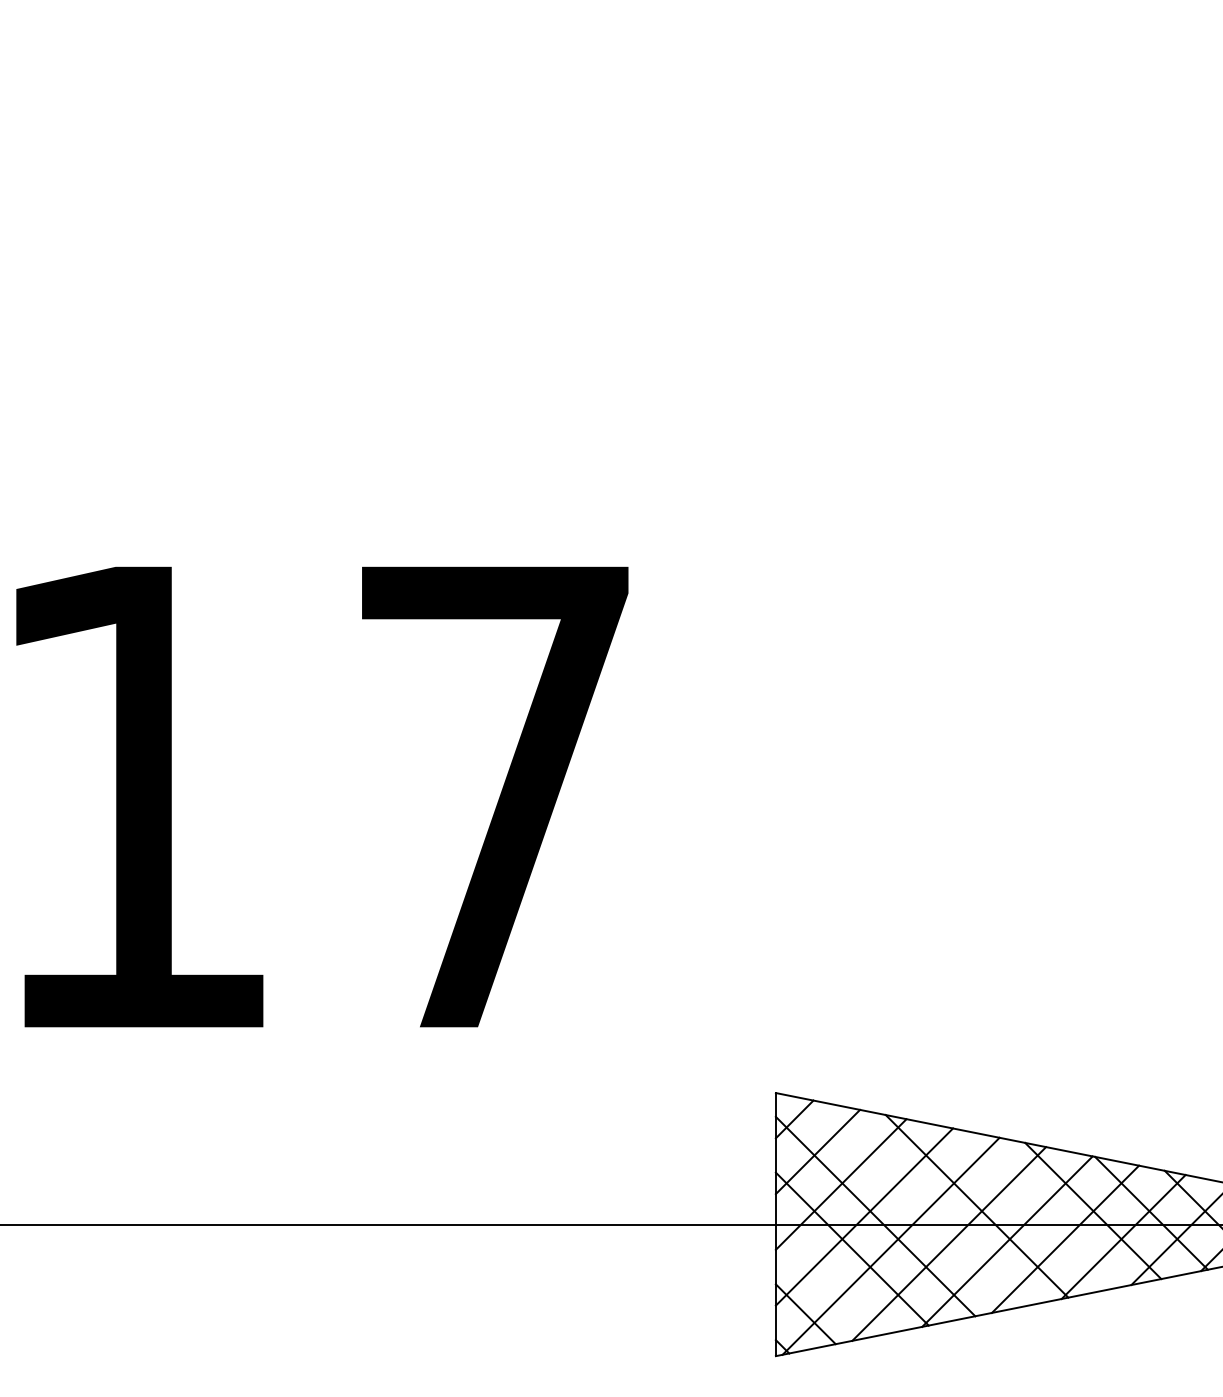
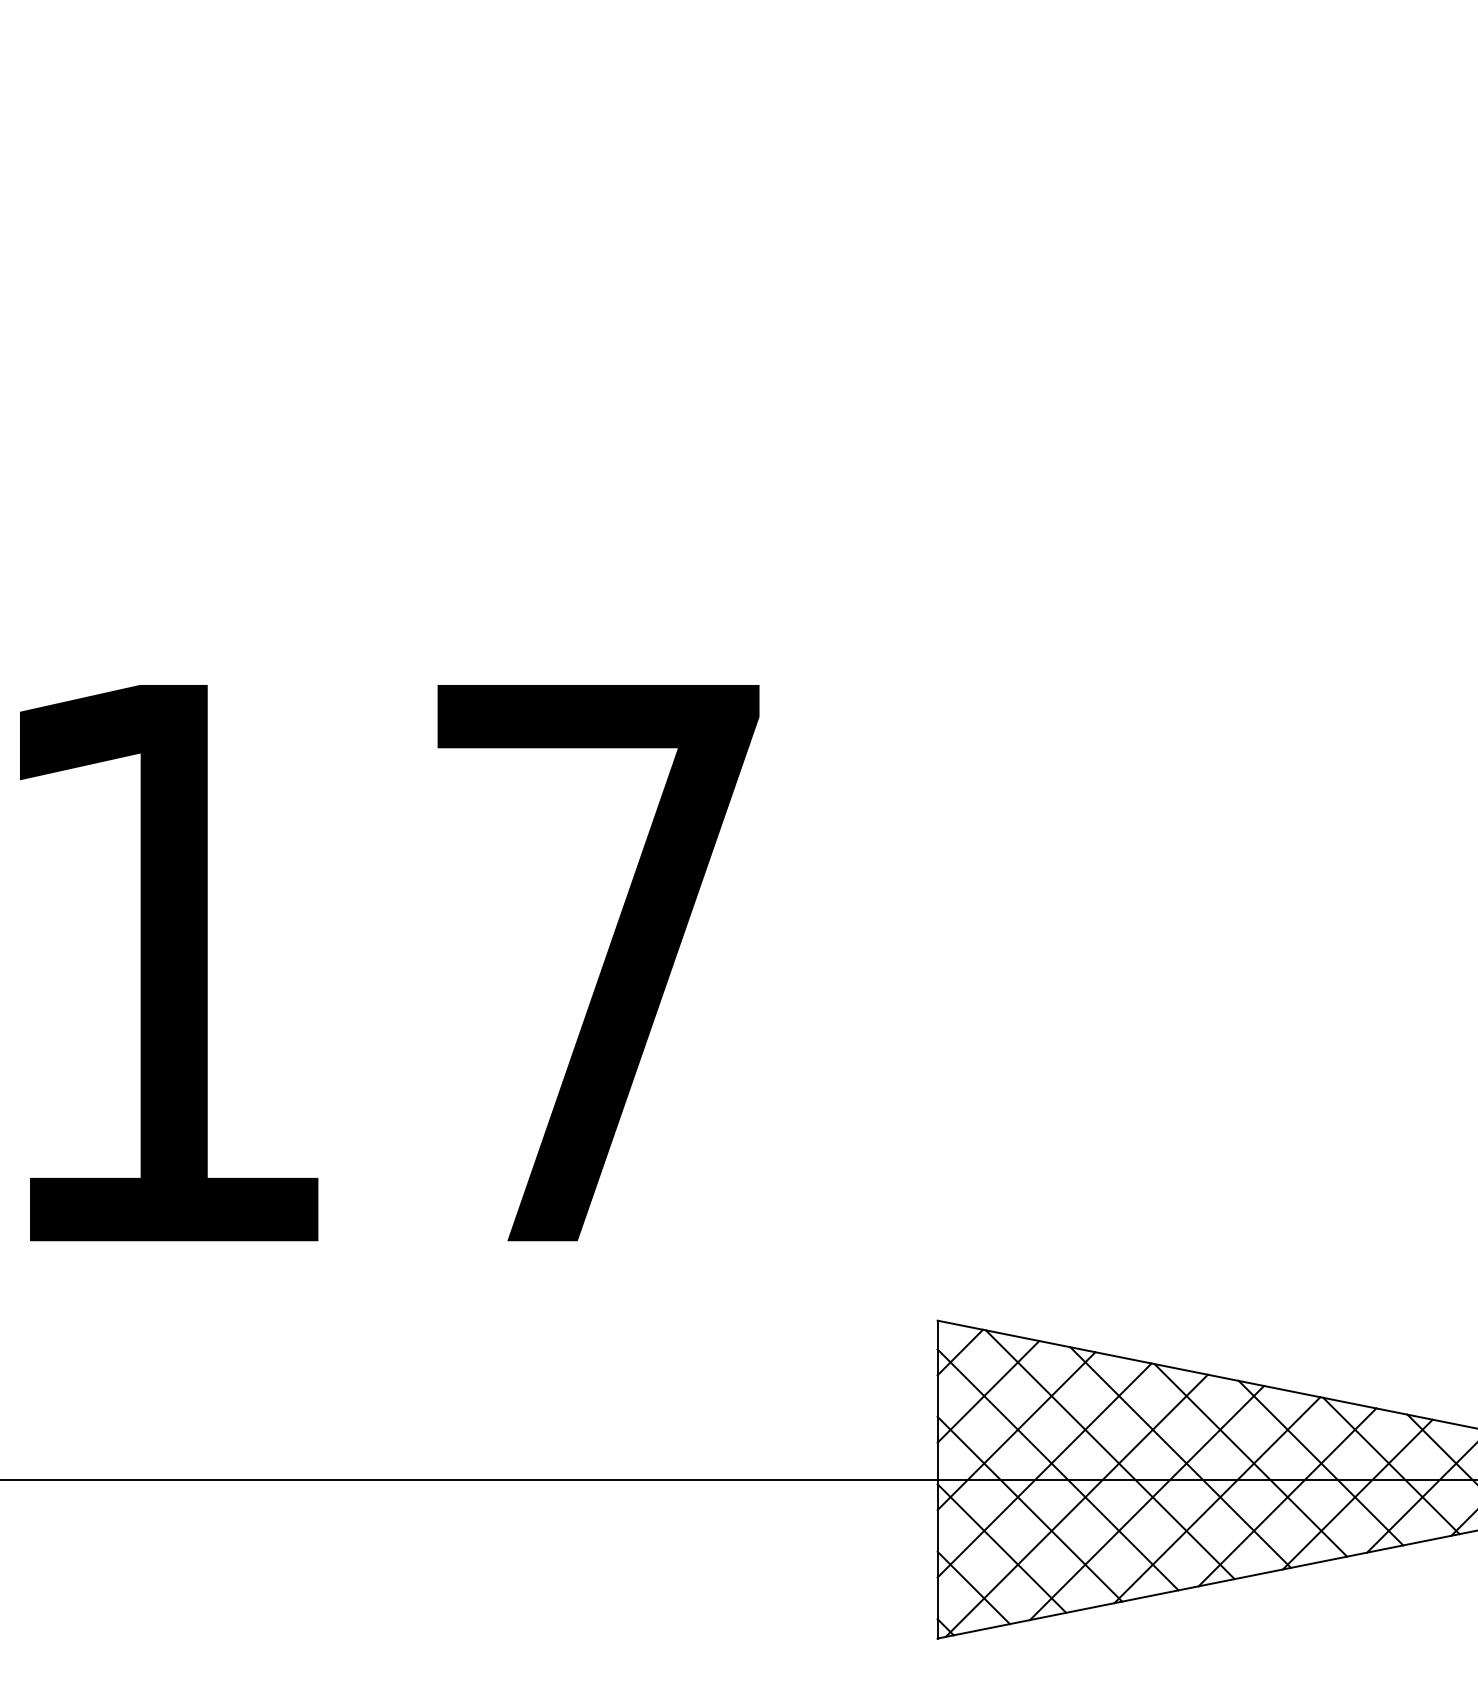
line: (918, 1203) -> (1109, 1454), added
line: (1034, 1208) -> (1250, 1460), added
line: (828, 1281) -> (1001, 1548), added

